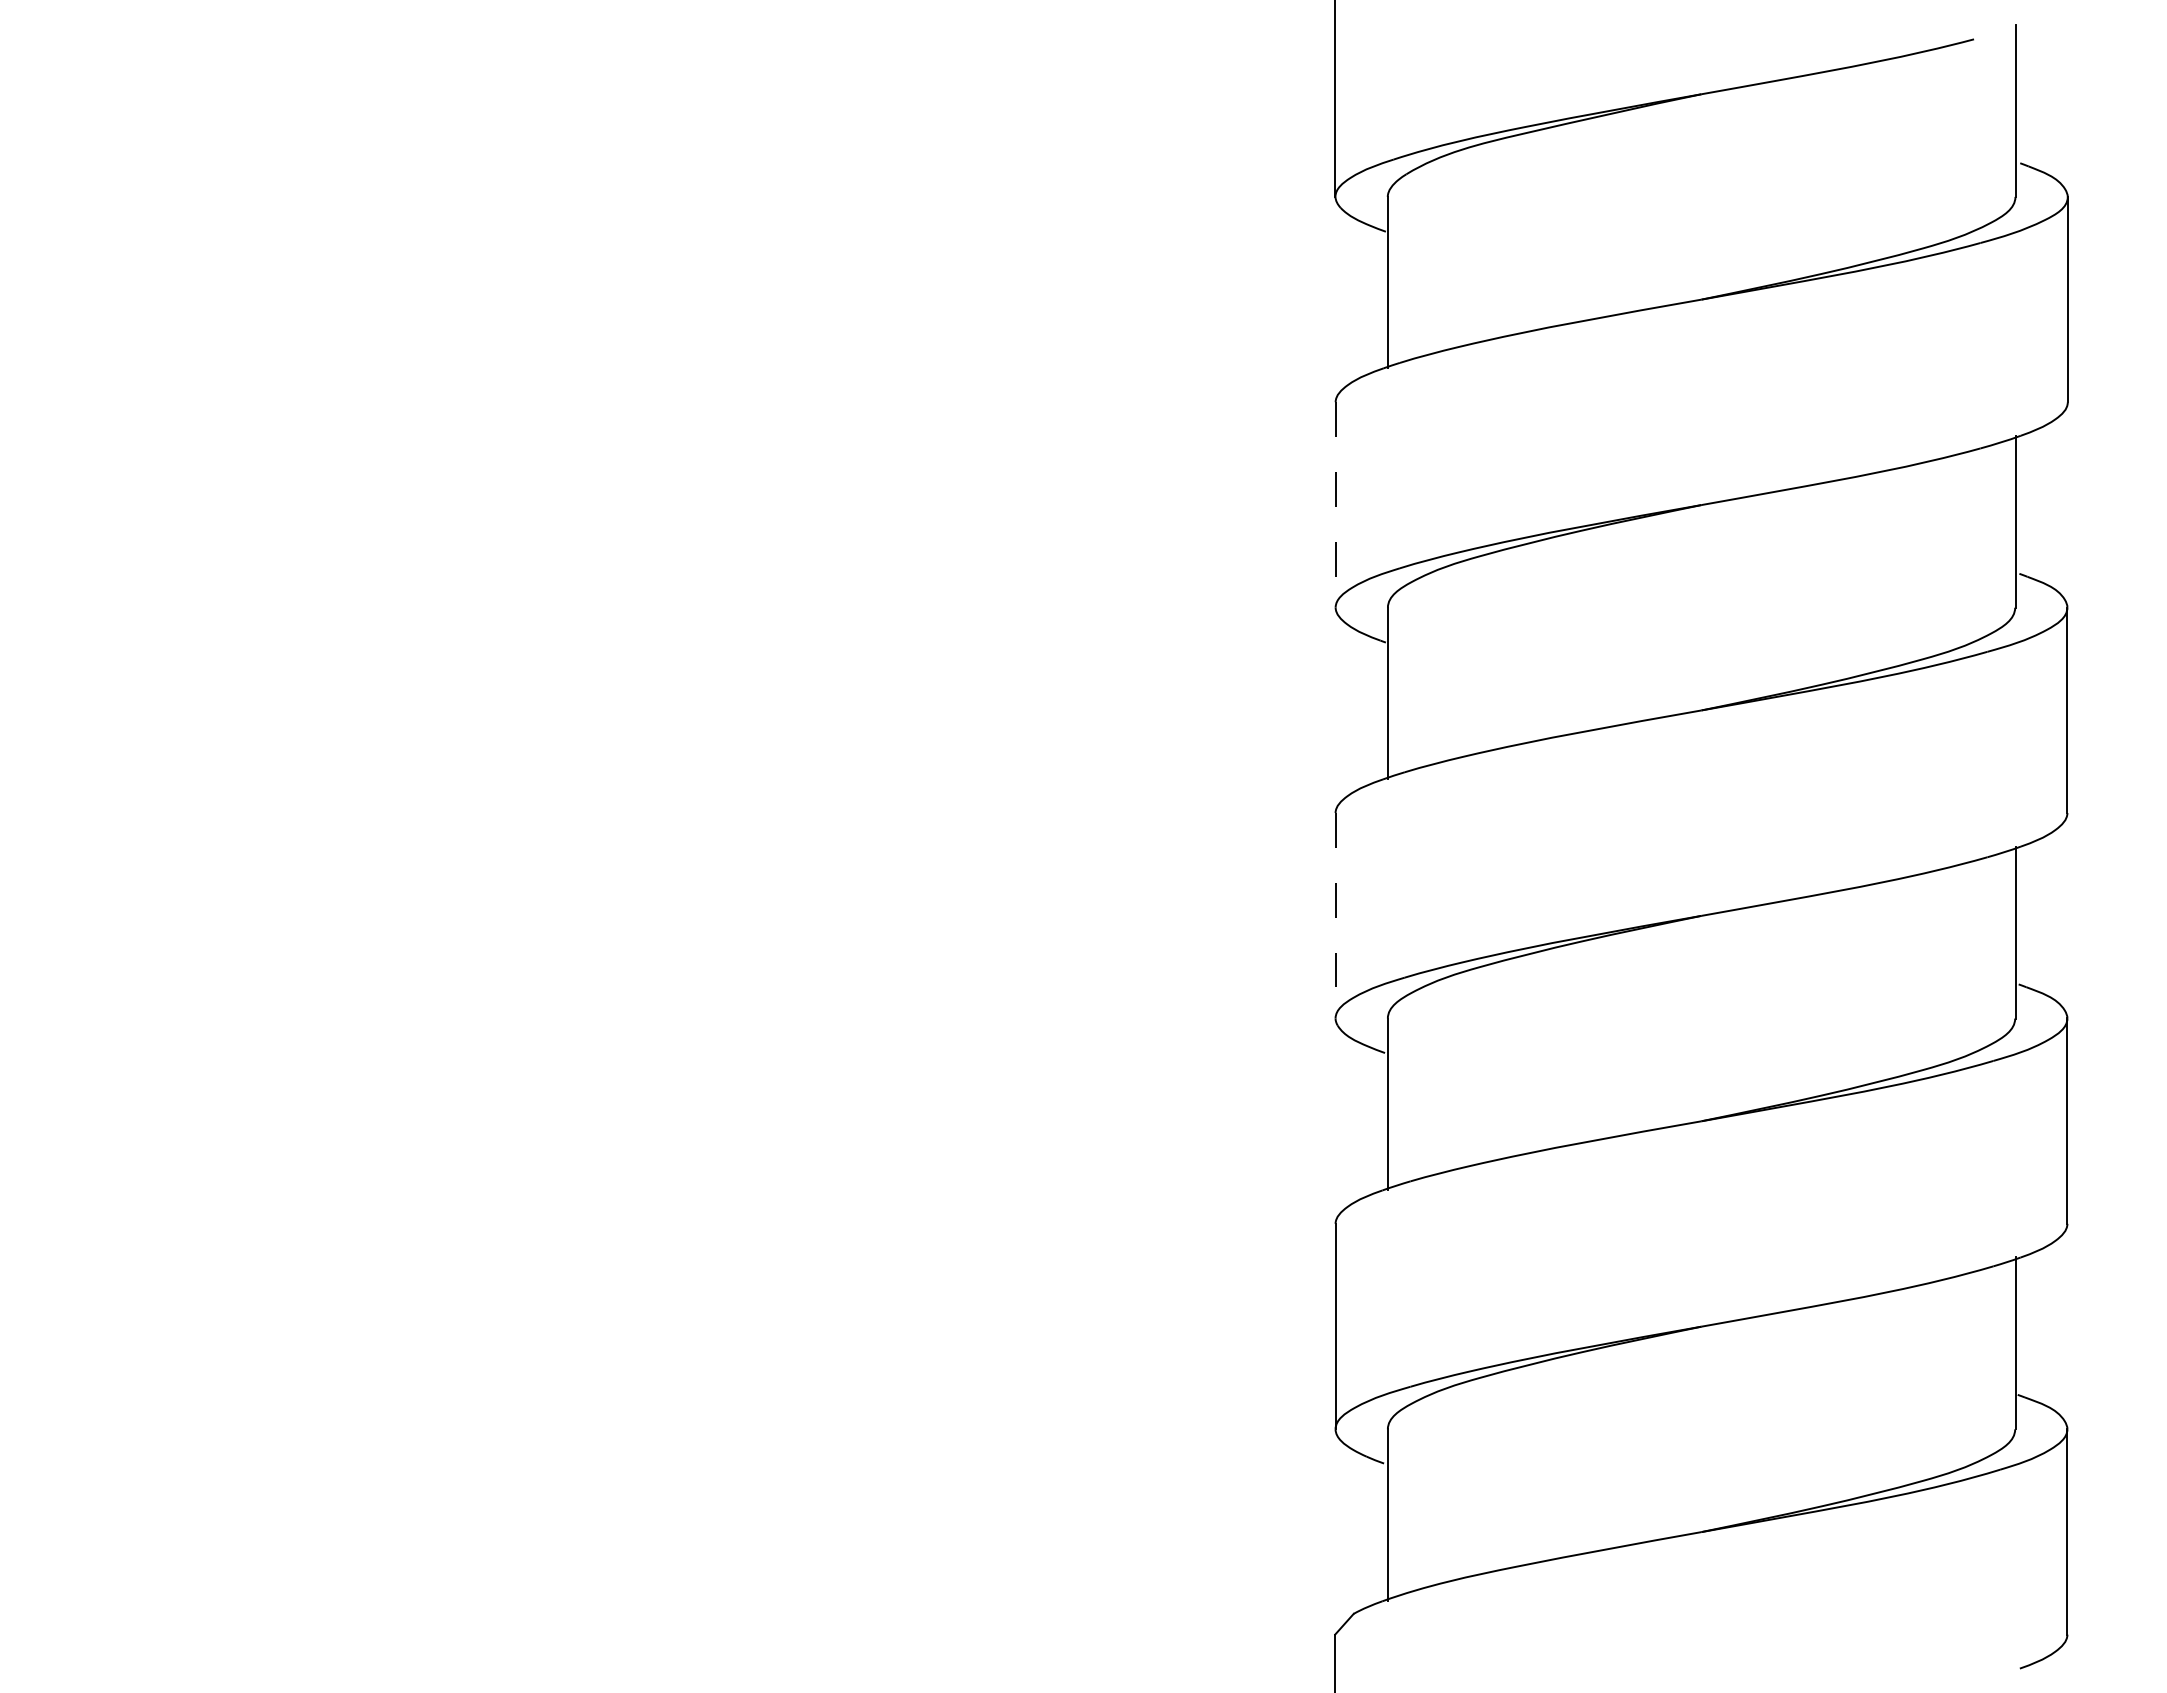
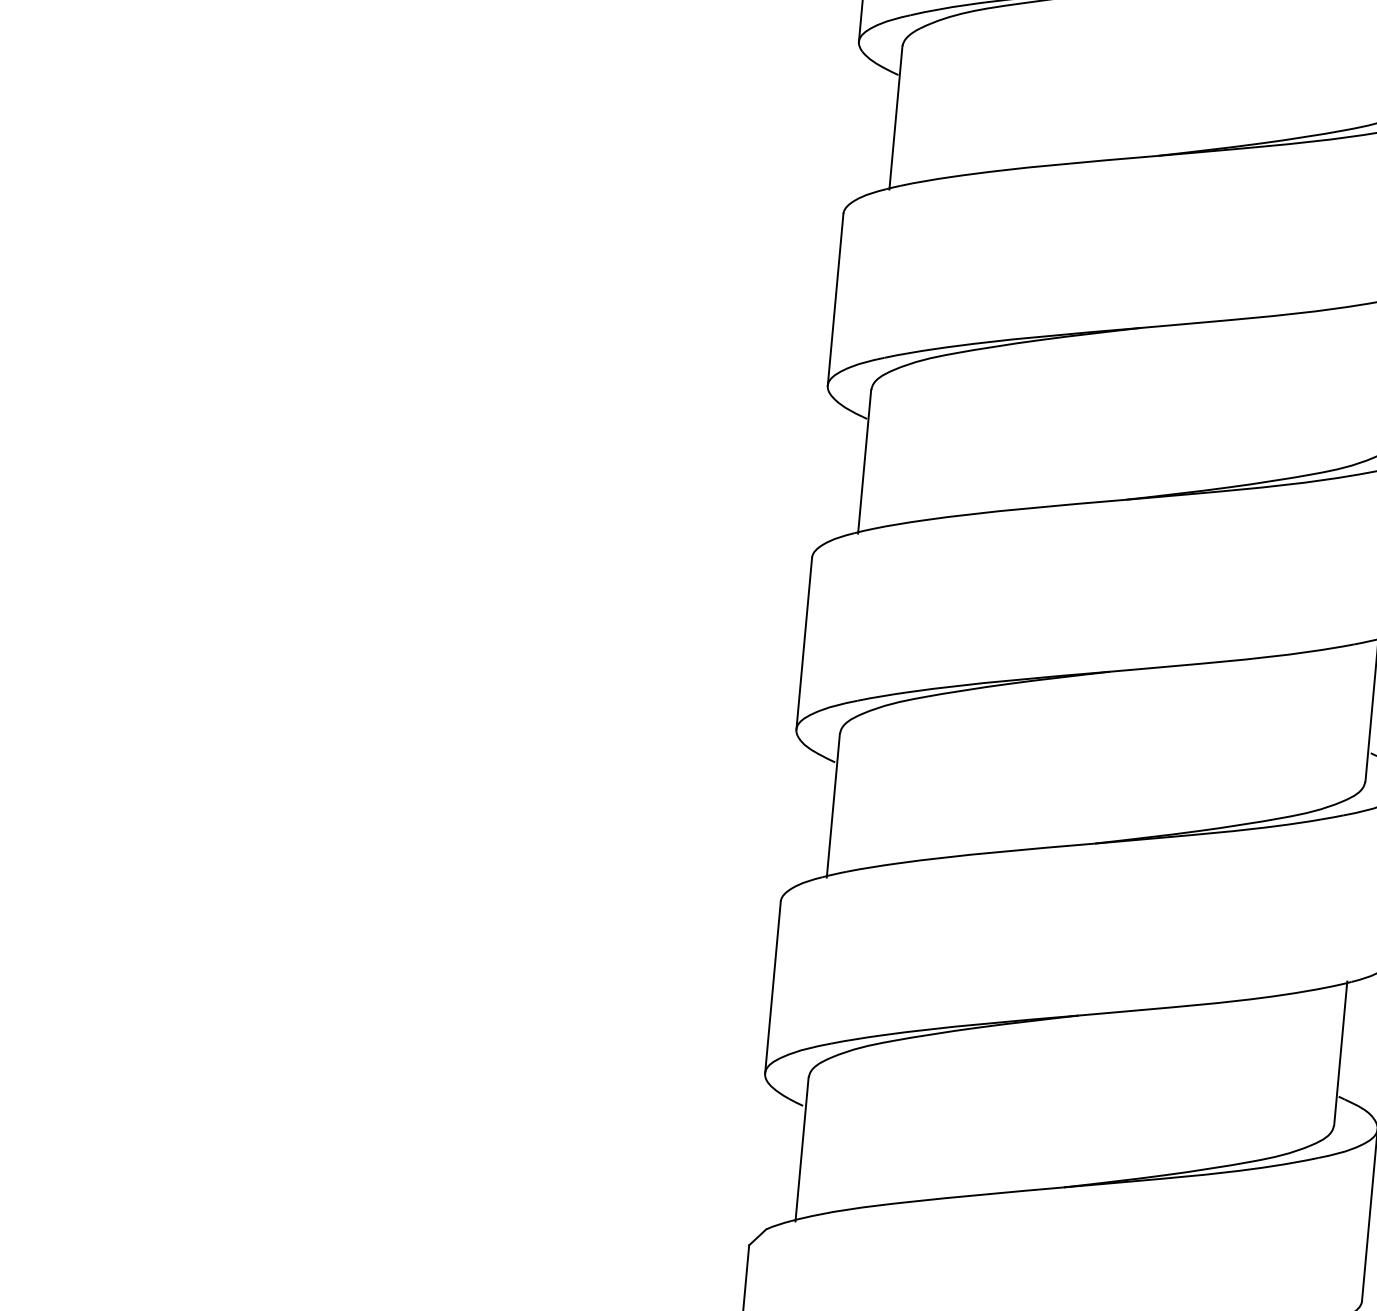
line: (1335, 504) -> (835, 299), dashed -> solid
line: (1335, 915) -> (804, 643), dashed -> solid

